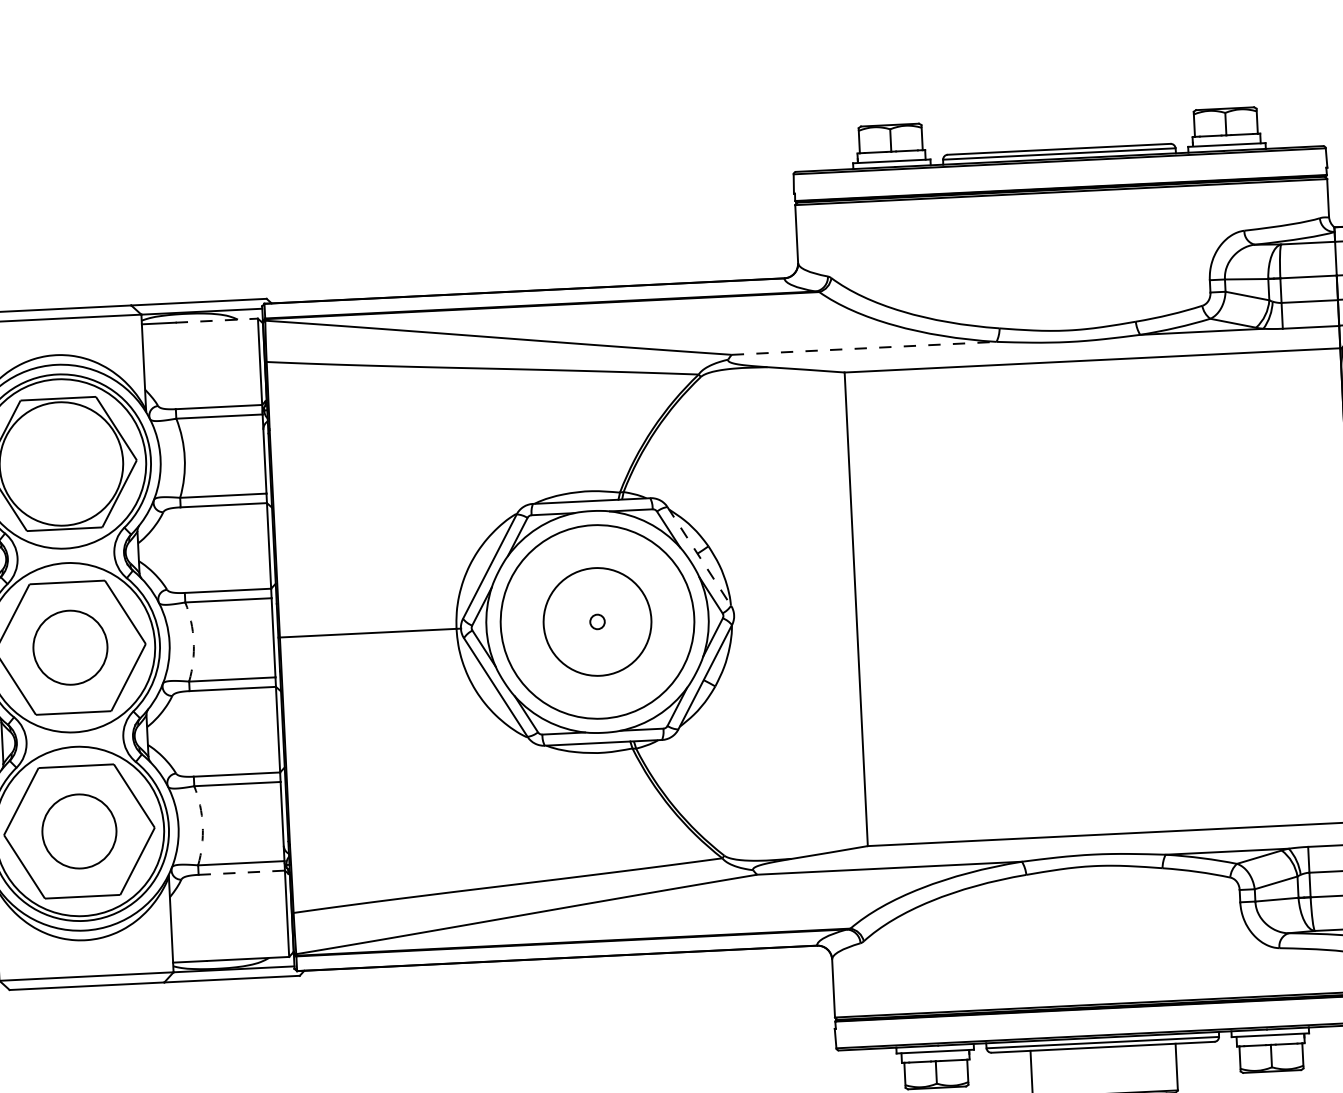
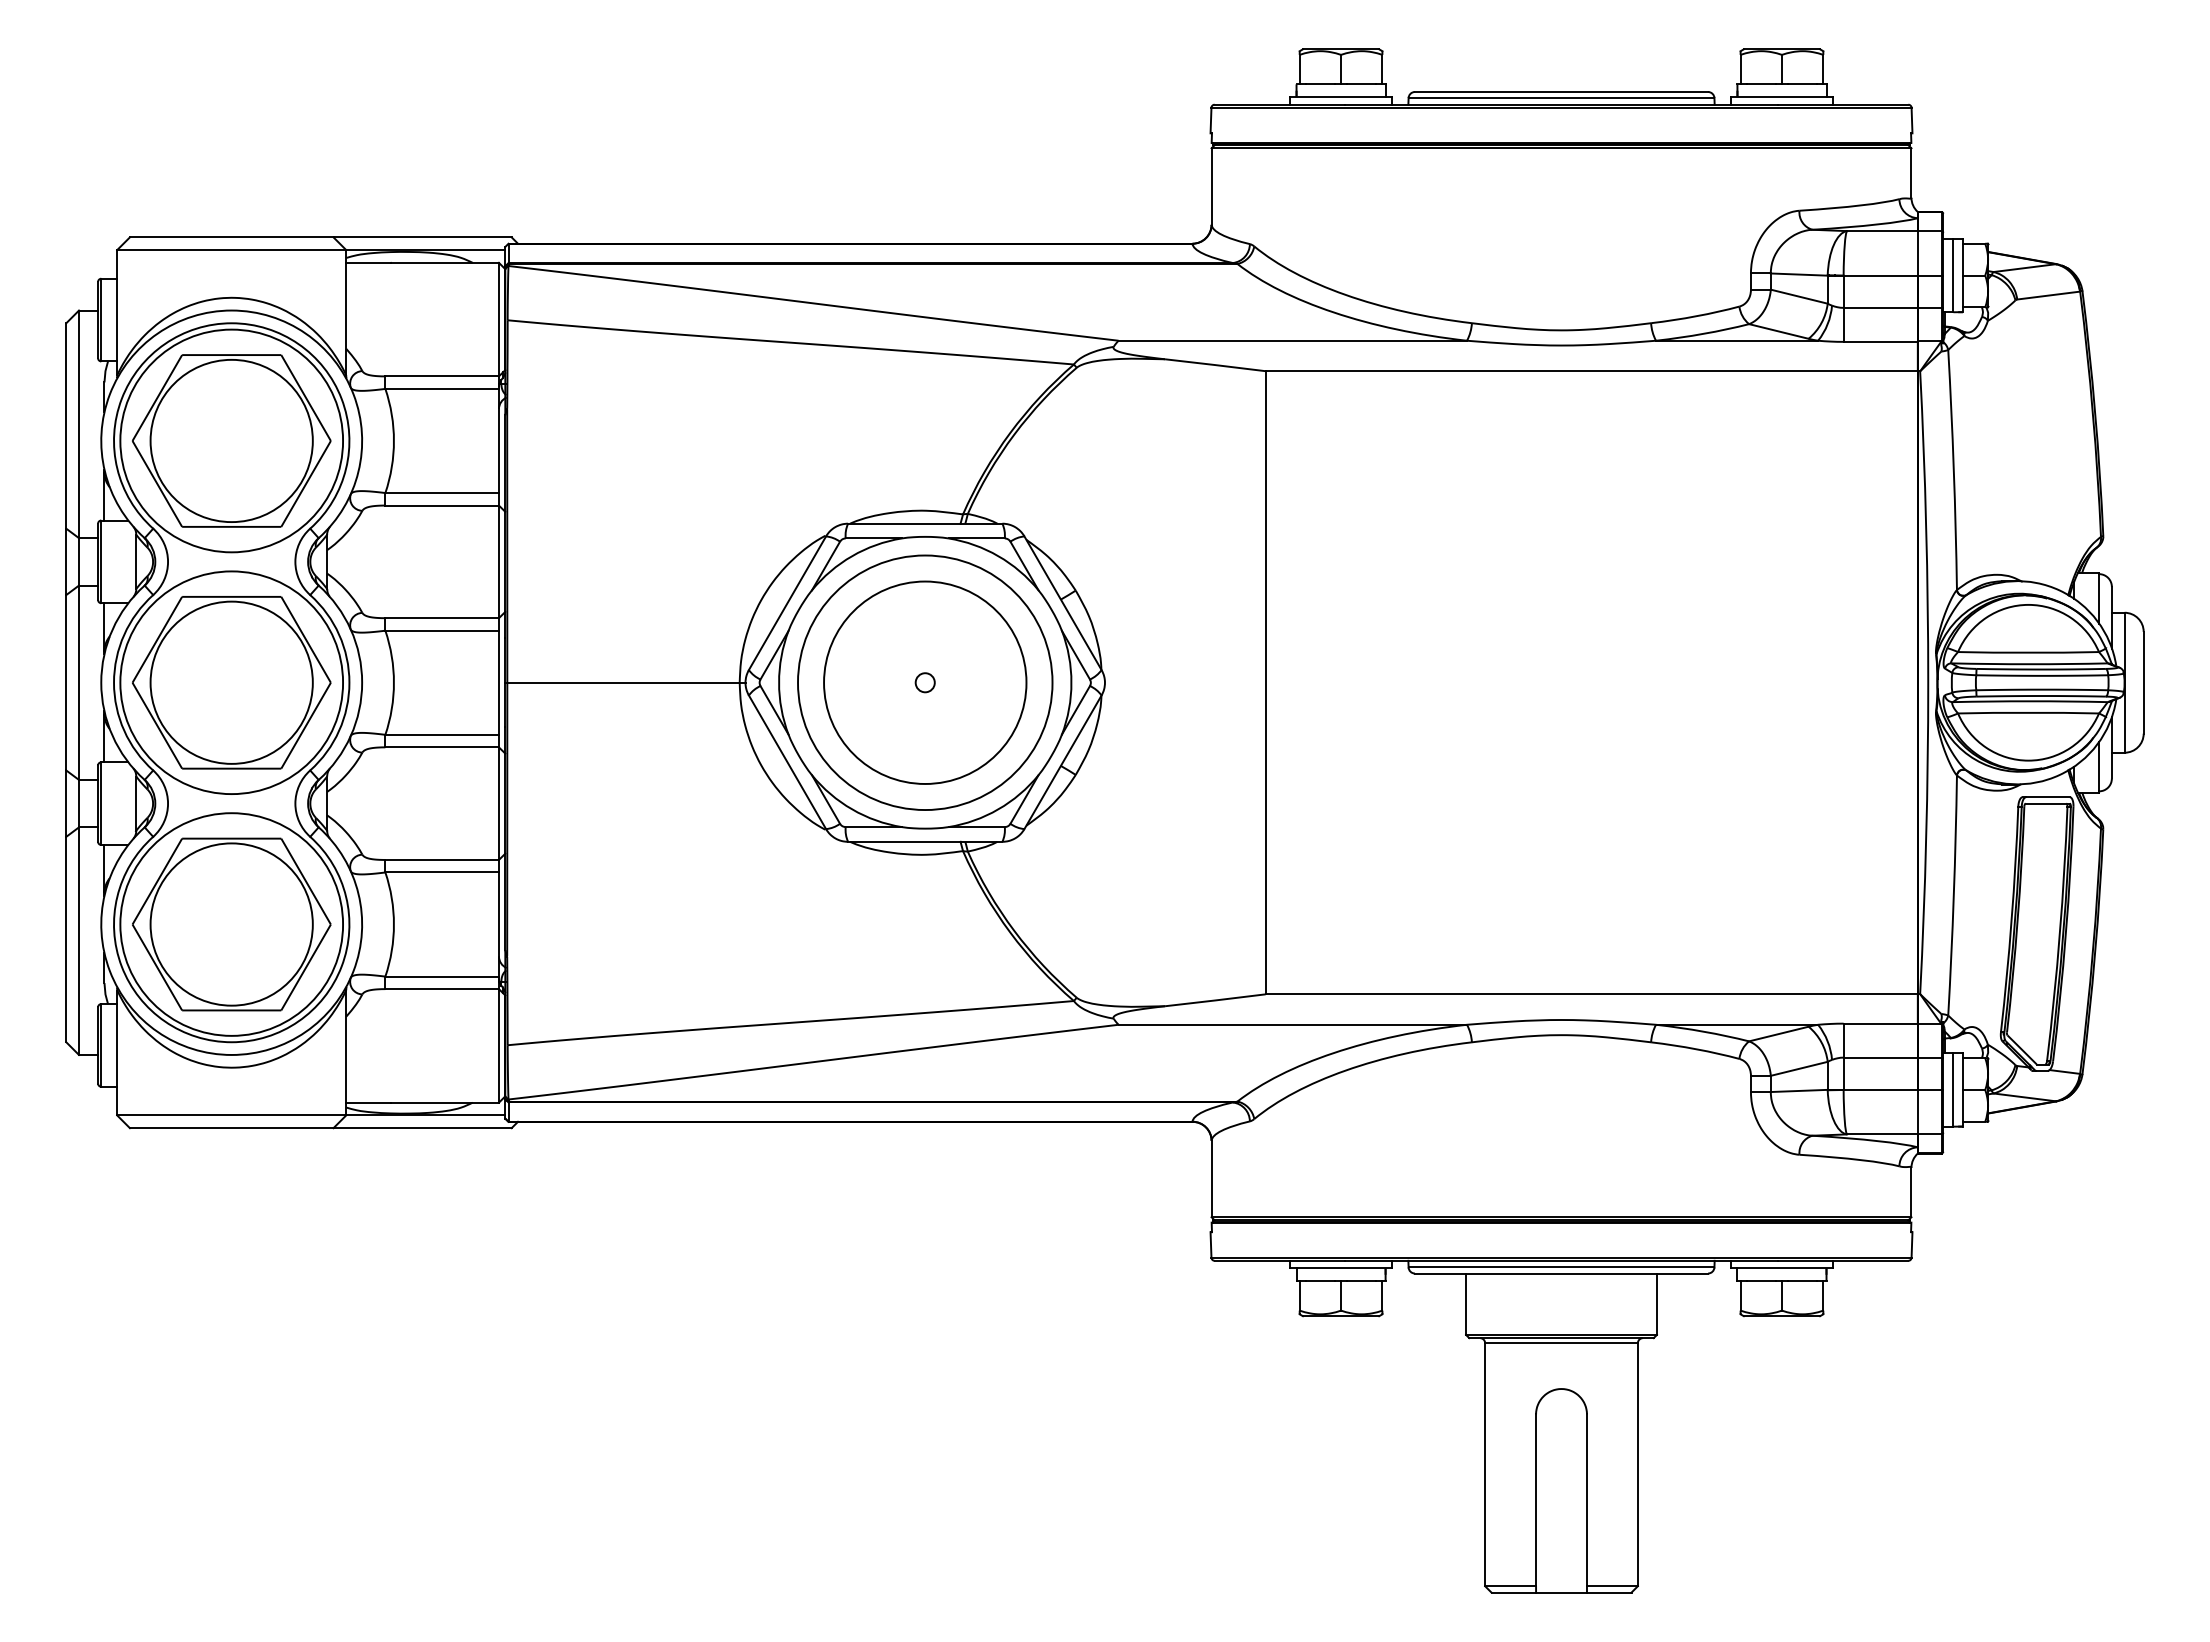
line: (217, 320) -> (445, 262), dashed -> solid
line: (864, 348) -> (1293, 340), dashed -> solid
line: (699, 556) -> (1063, 603), dashed -> solid
circle: (597, 621) -> (925, 682), size x1.43
arc: (193, 641) -> (393, 682), dashed -> solid
circle: (70, 647) -> (231, 682), size x1.67
arc: (202, 825) -> (393, 924), dashed -> solid
circle: (79, 831) -> (231, 924), size x1.67
line: (242, 873) -> (442, 989), dashed -> solid

